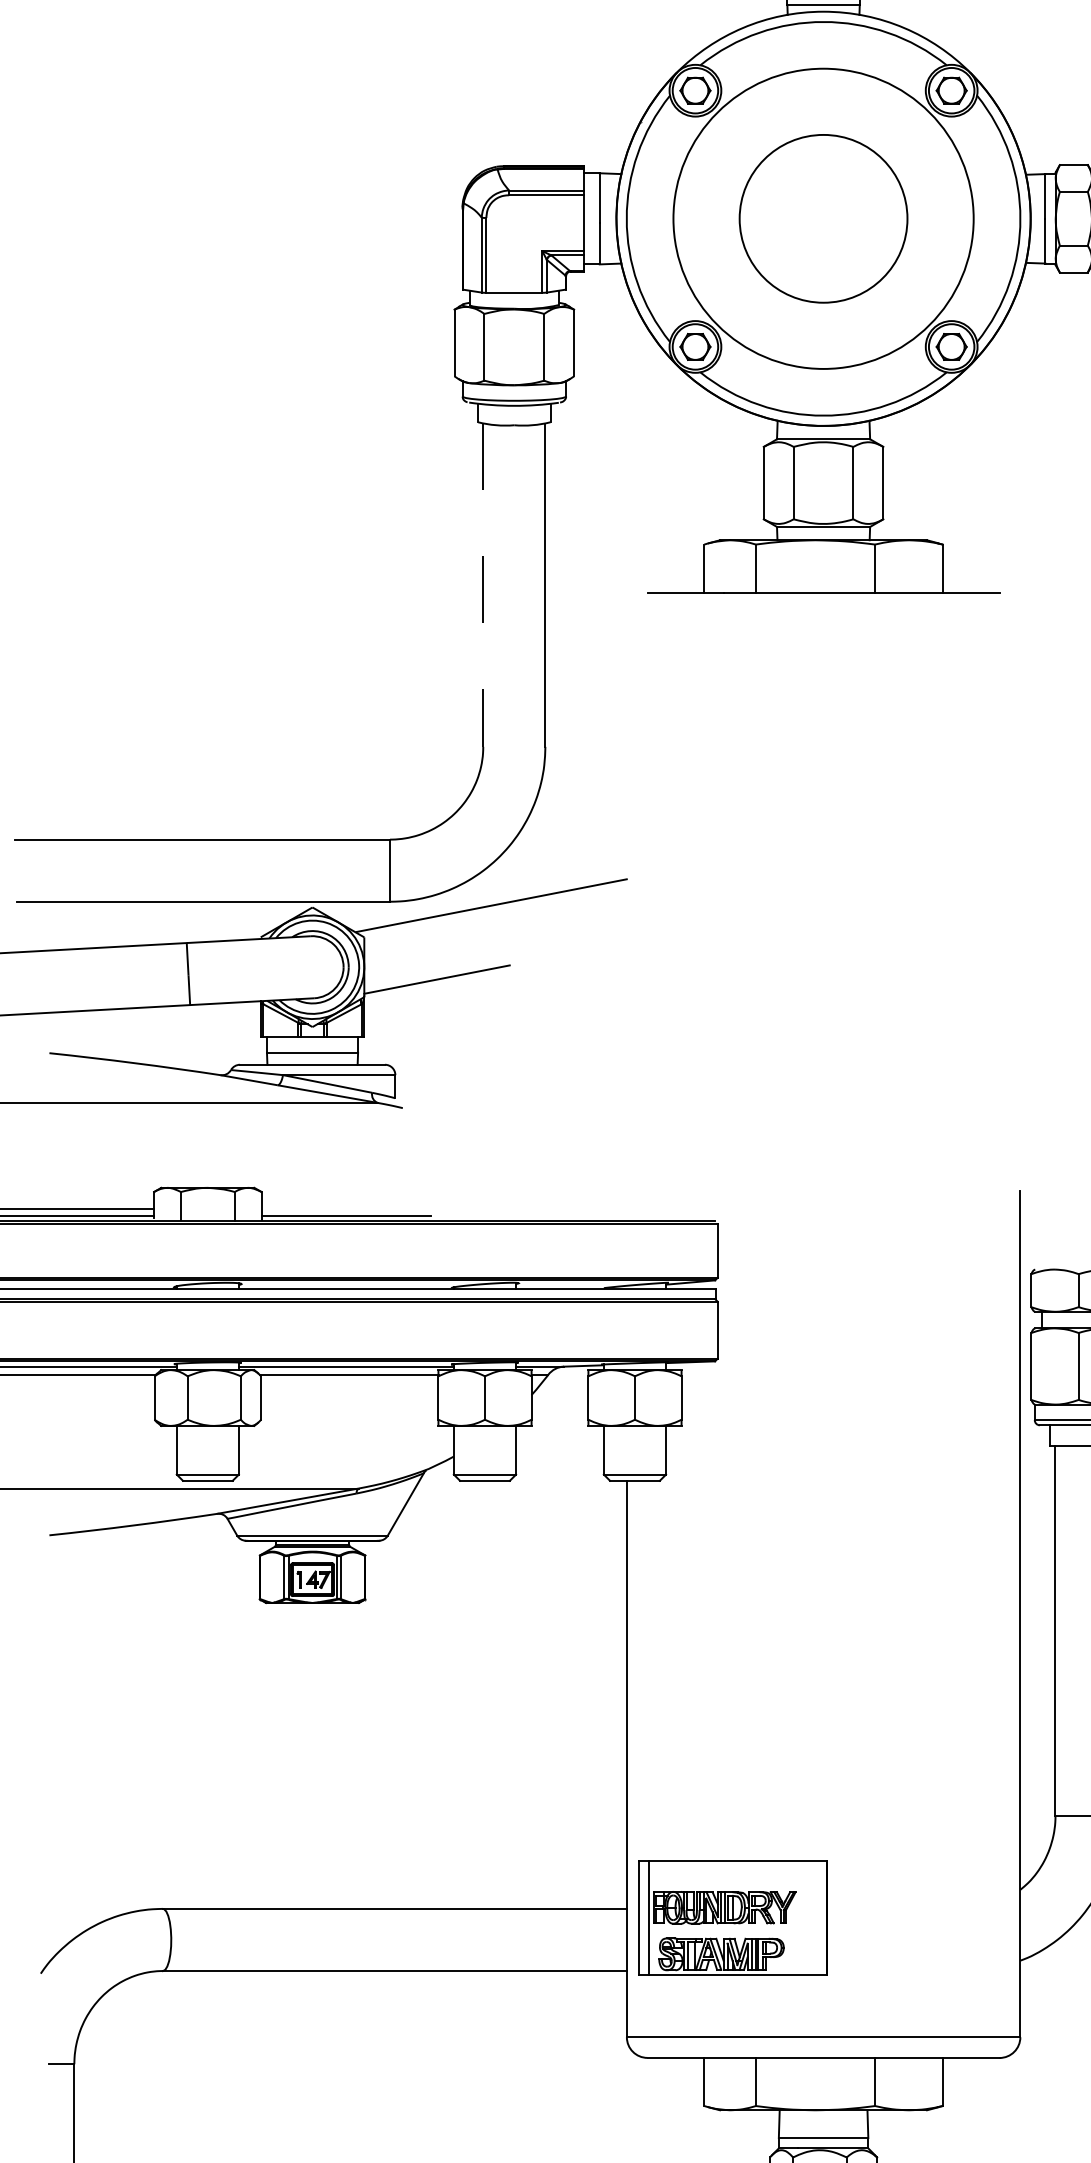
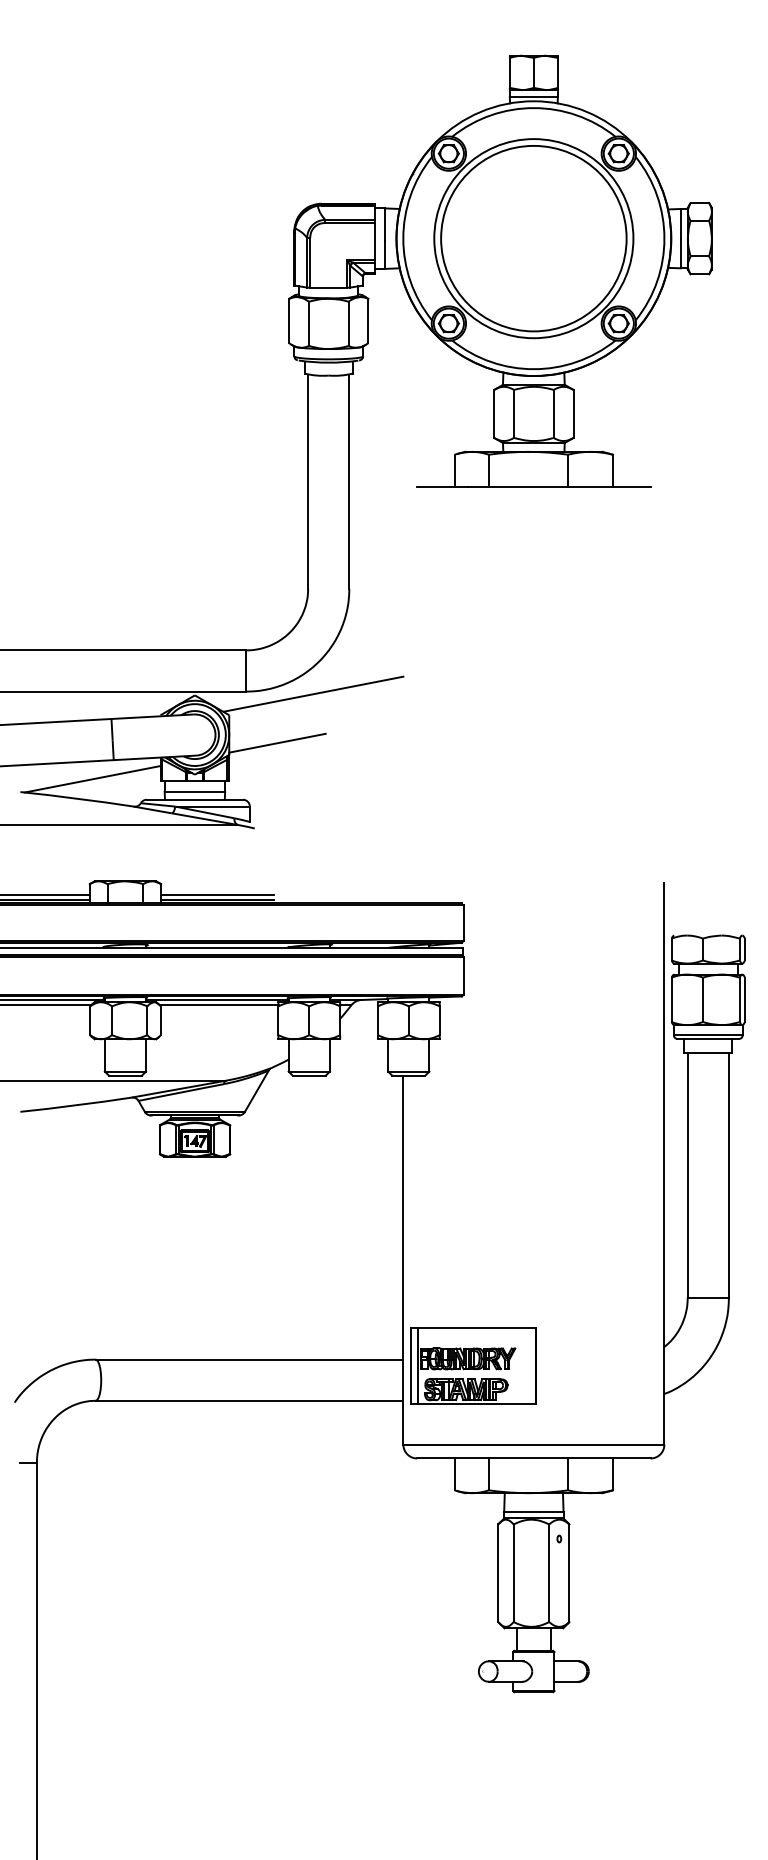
circle: (823, 218) -> (533, 238), size x1.67
line: (483, 586) -> (308, 482), dashed -> solid
line: (158, 1034) -> (92, 779), added
line: (346, 1209) -> (217, 895), added

